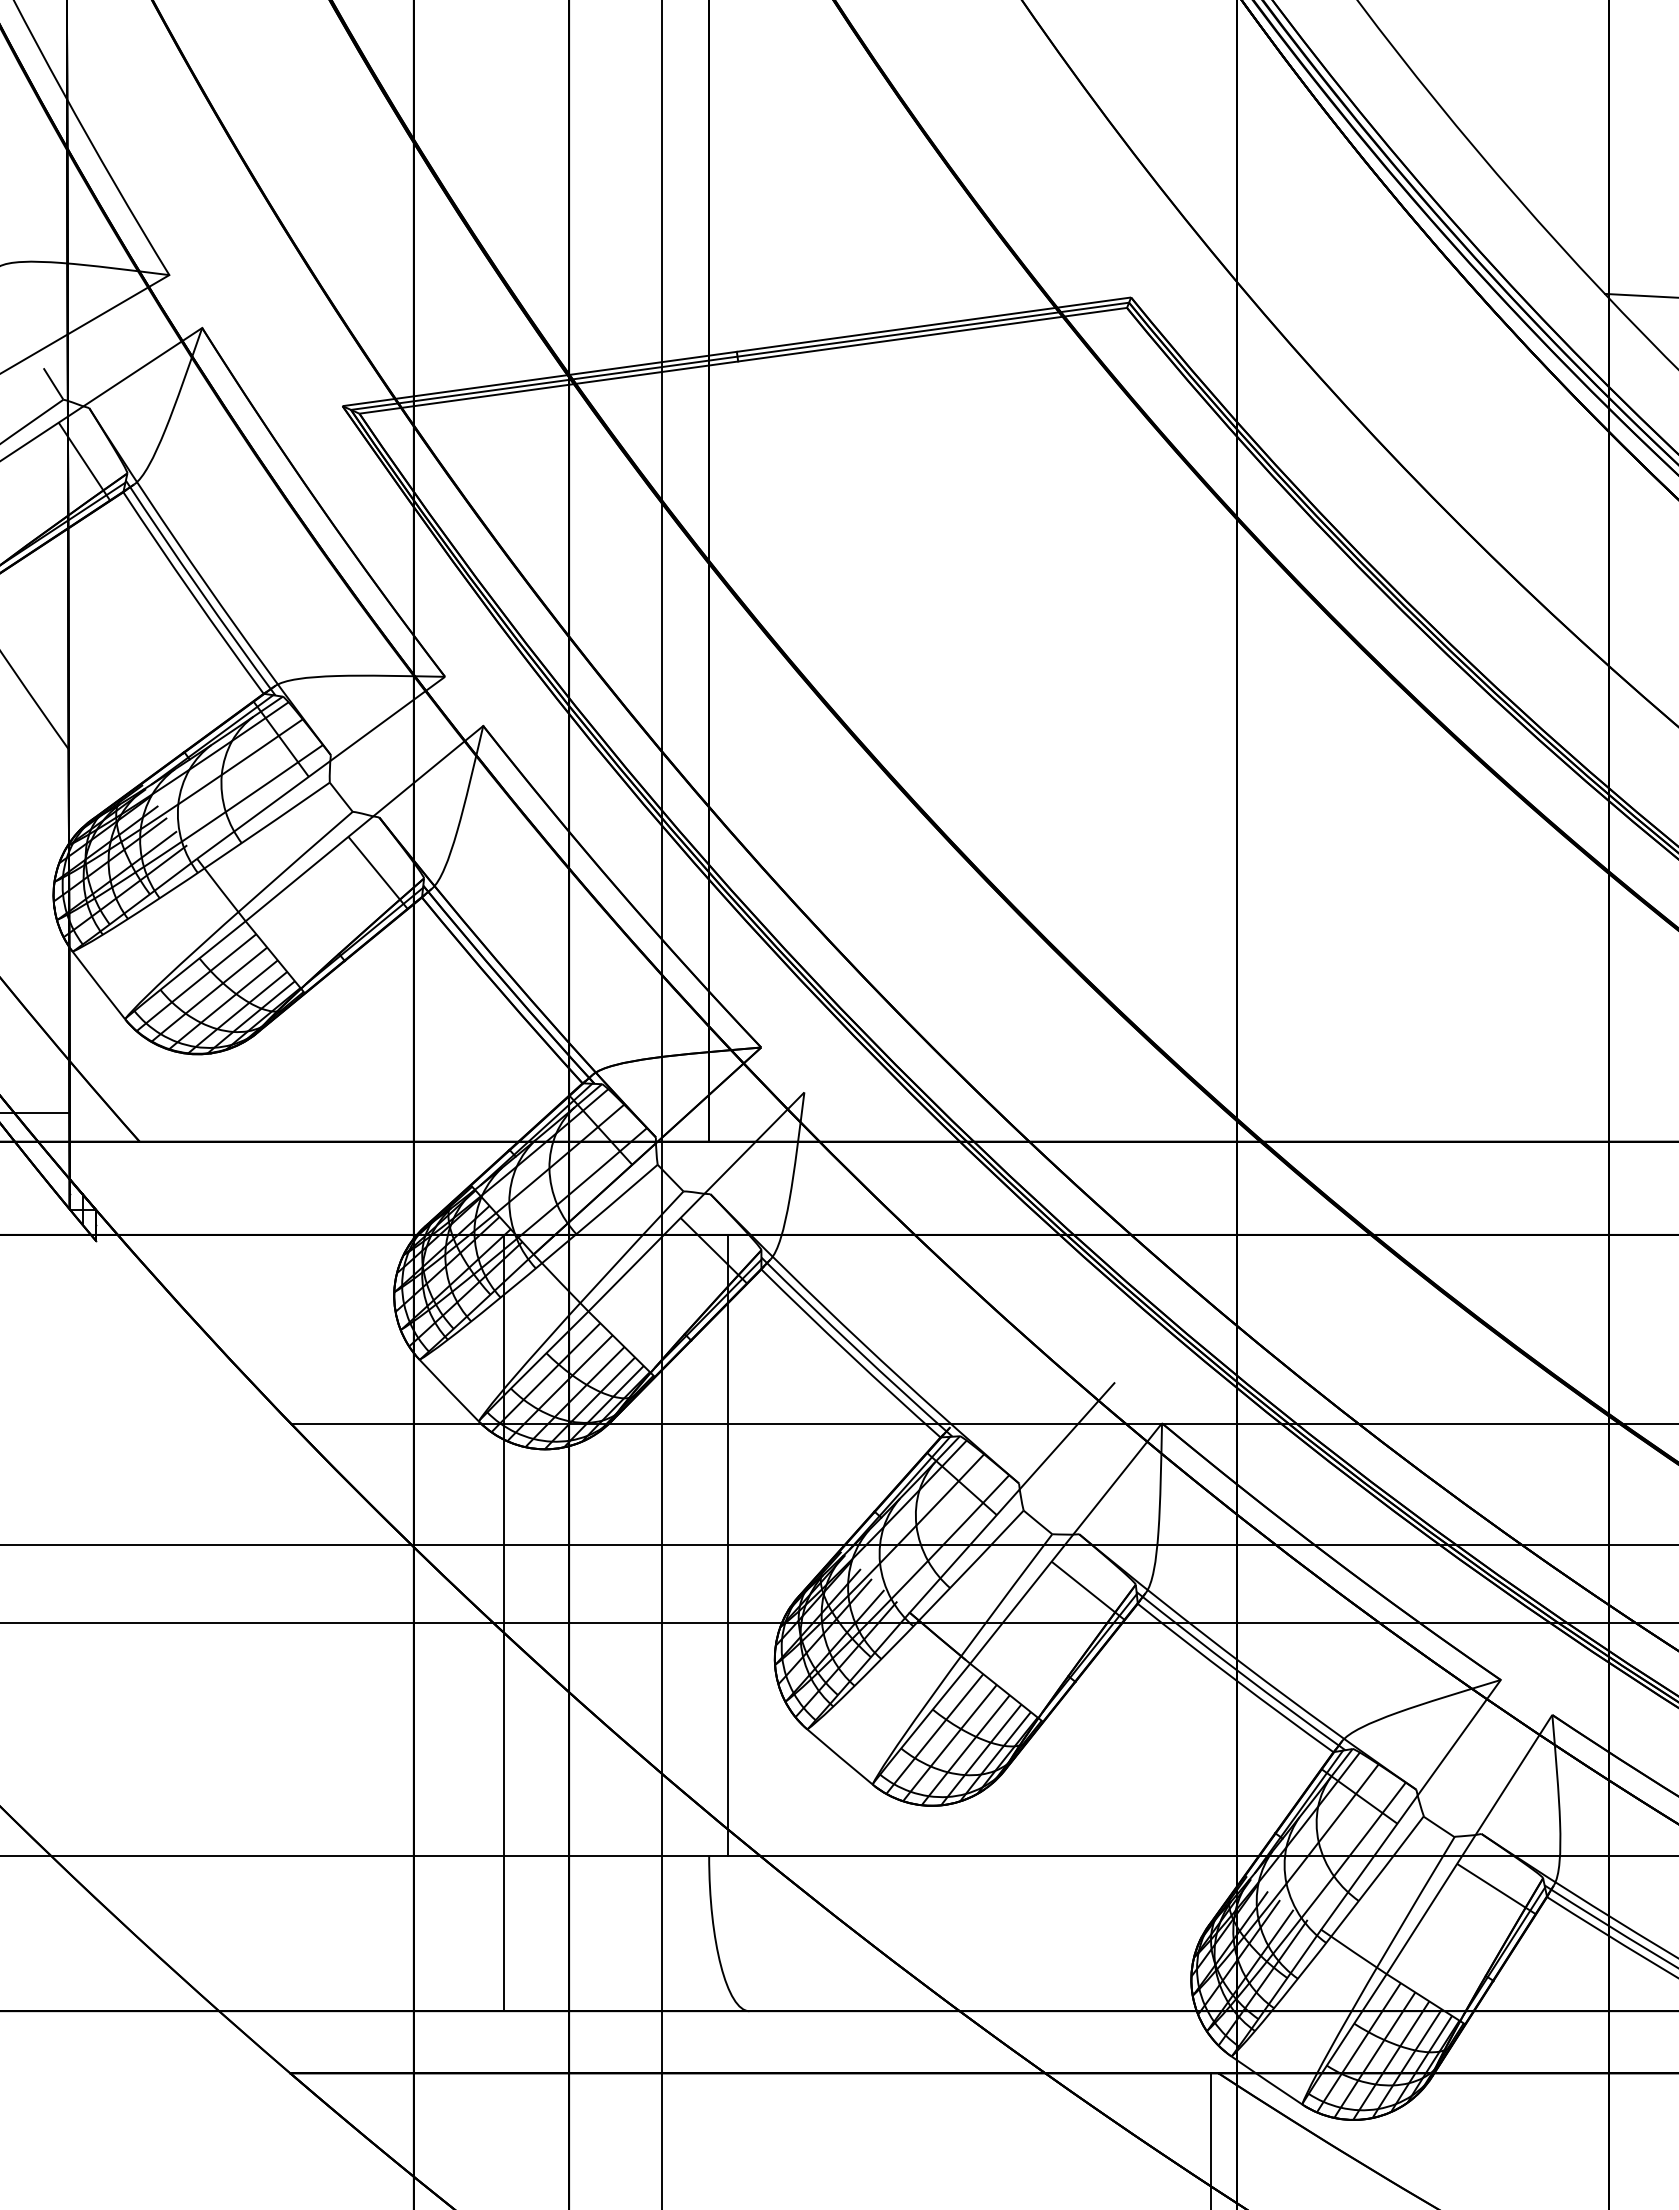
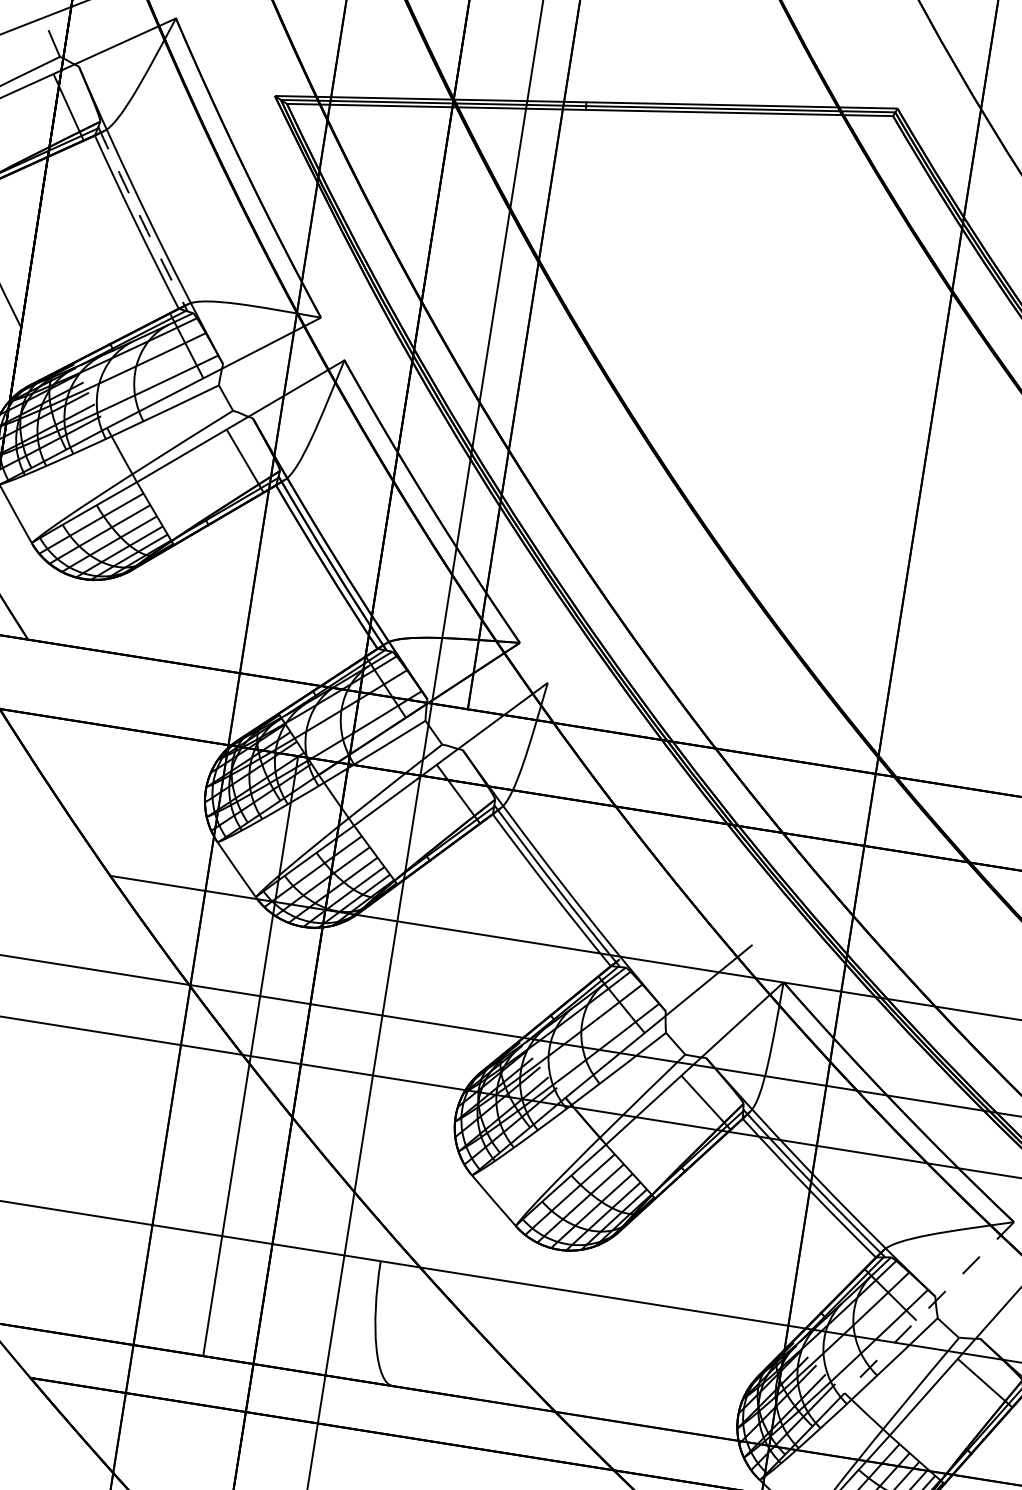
arc: (199, 589) -> (141, 220), solid -> dashed
line: (728, 1544) -> (433, 1022), removed
line: (1411, 1804) -> (929, 1307), solid -> dashed

